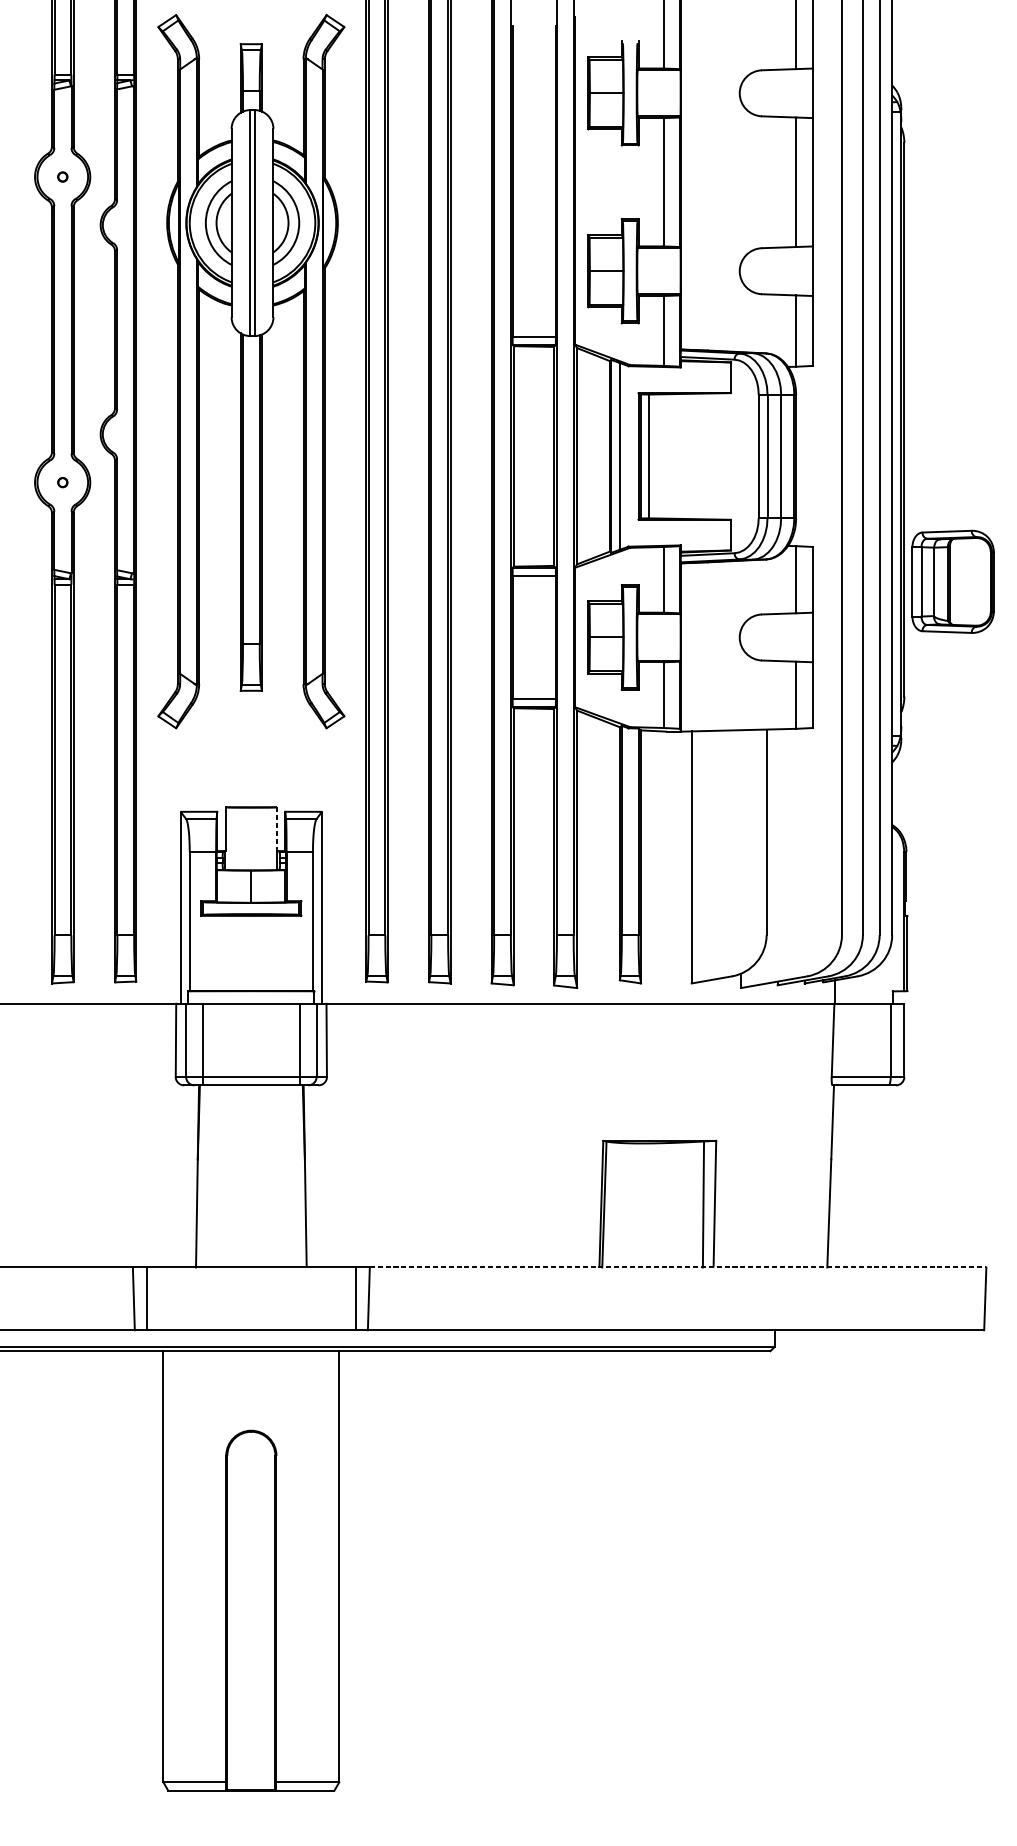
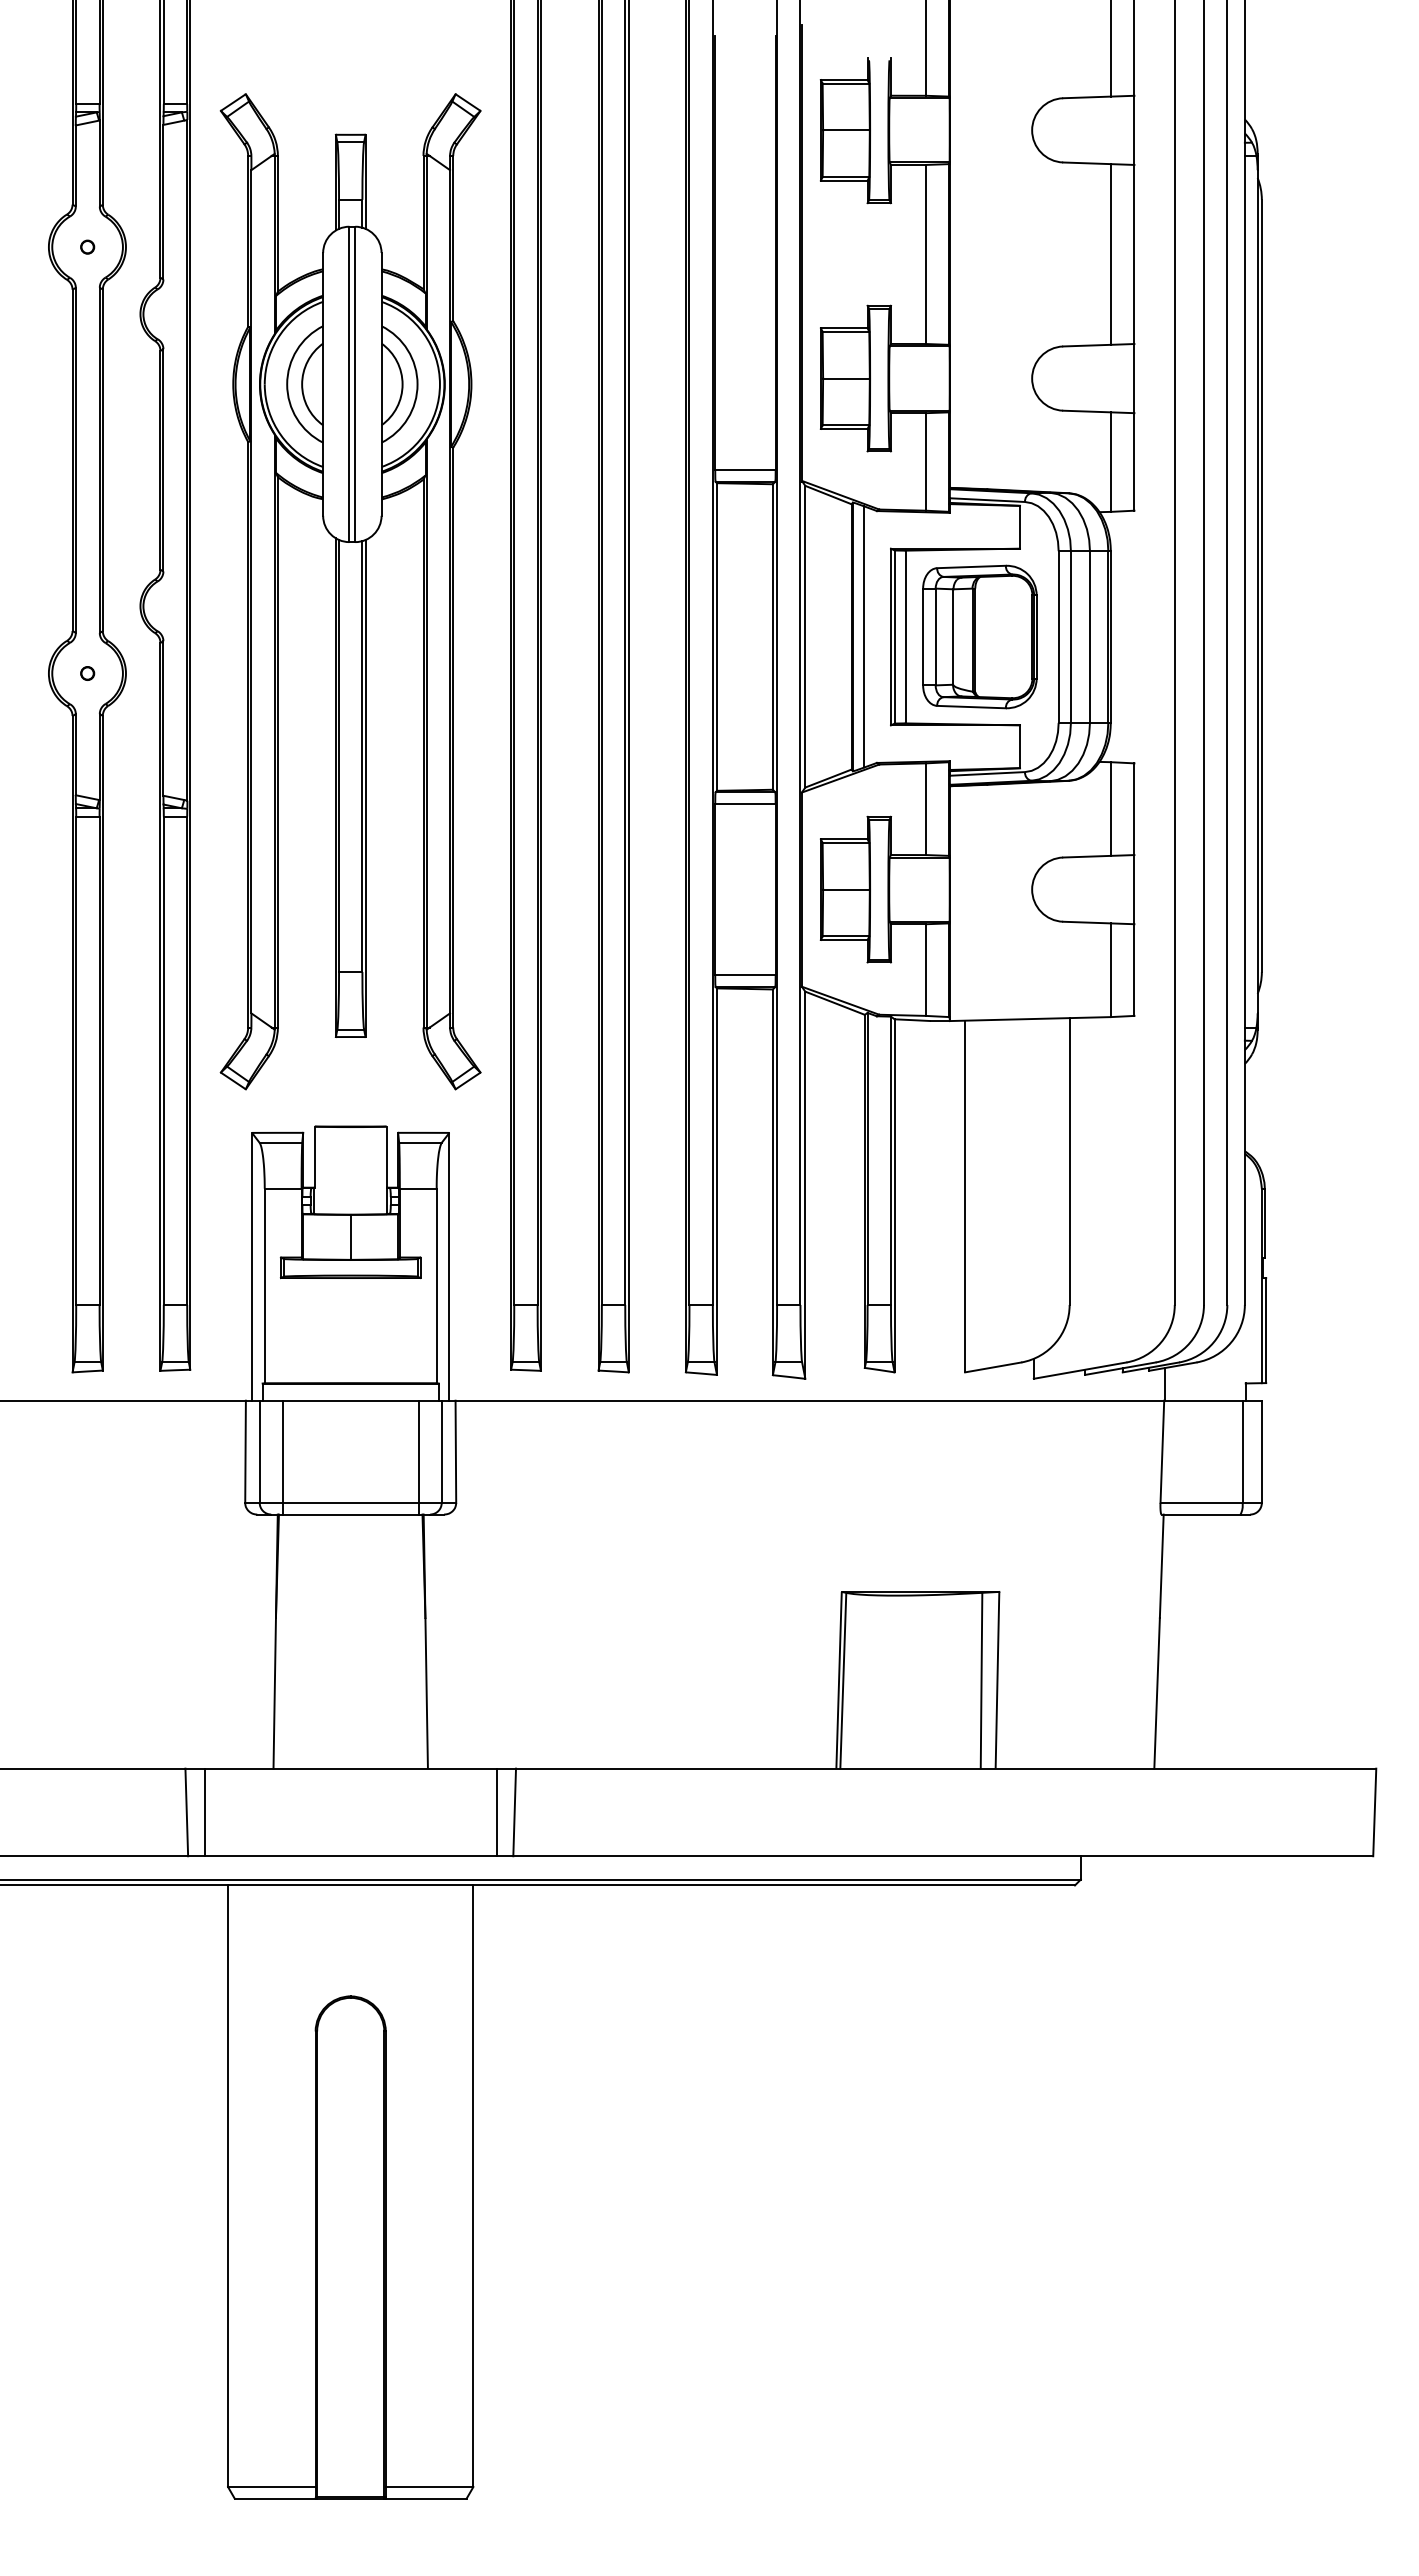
part: (251, 371) -> (350, 591), moved
part: (952, 581) -> (979, 636), moved
line: (277, 829) -> (386, 1157), dashed -> solid
line: (678, 1267) -> (946, 1768), dashed -> solid

